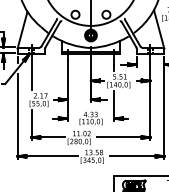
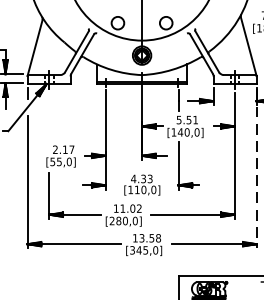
line: (31, 74) -> (49, 116), removed
line: (164, 108) -> (256, 169), solid -> dashed

